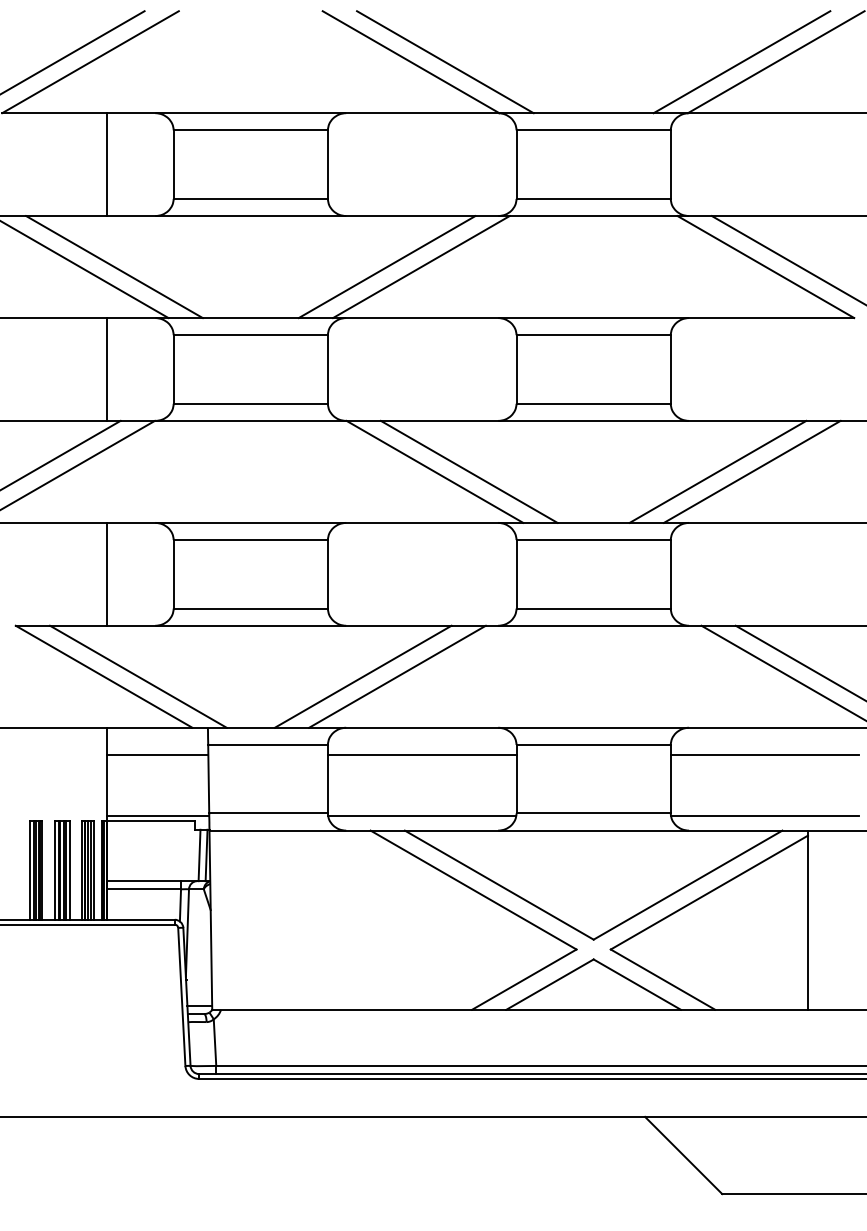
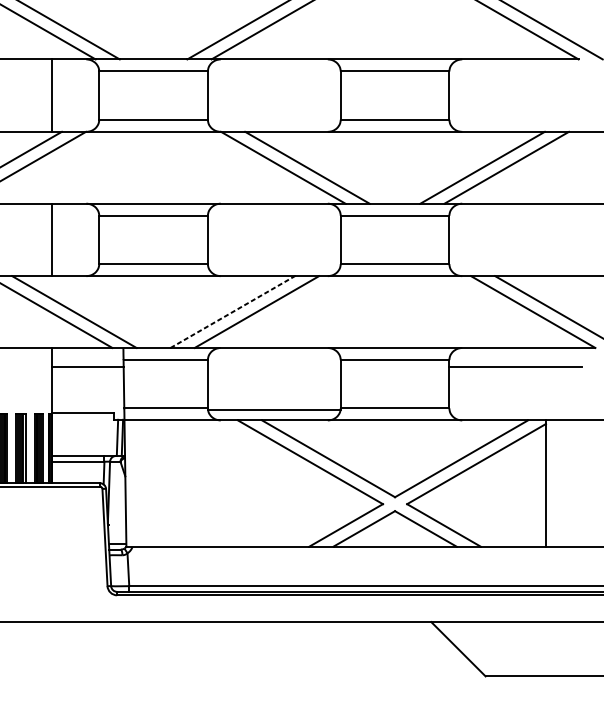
line: (363, 676) -> (232, 311), solid -> dashed
line: (421, 754) -> (273, 366), removed
line: (158, 816) -> (88, 410), removed
line: (765, 816) -> (516, 410), removed

